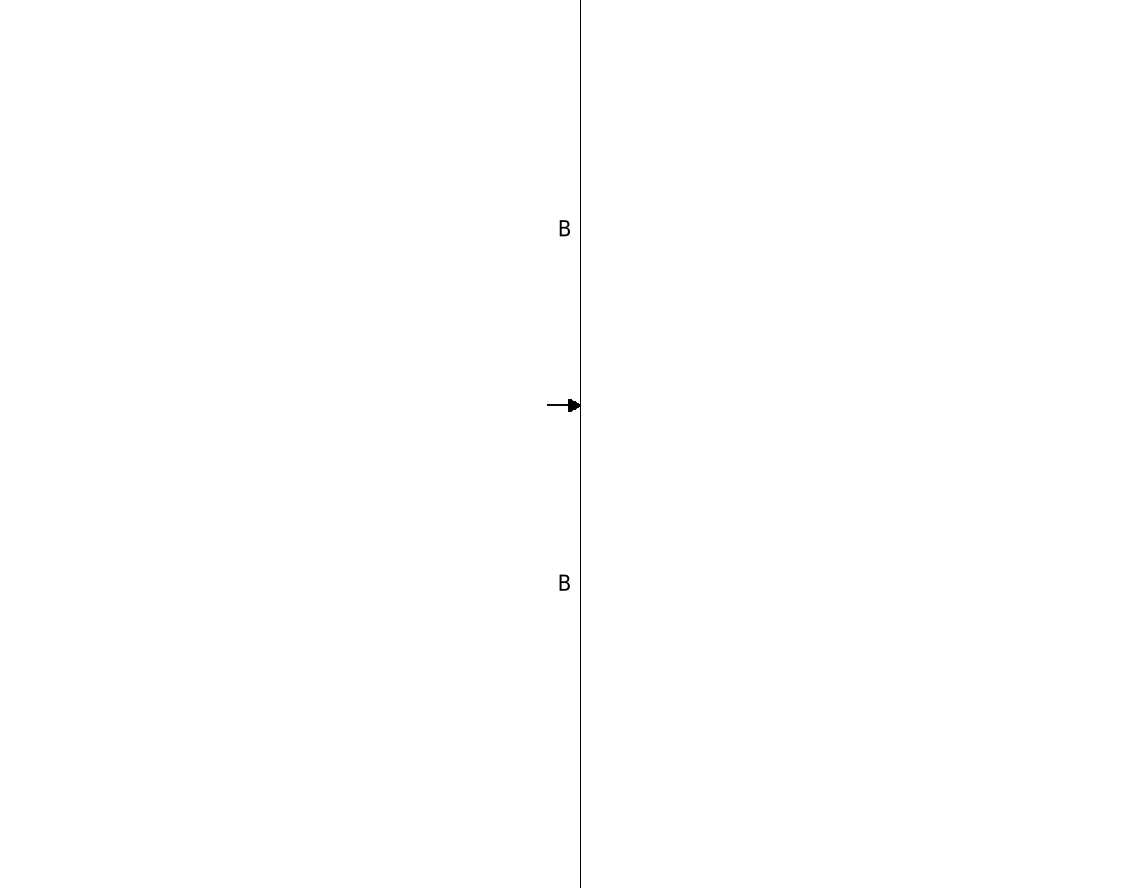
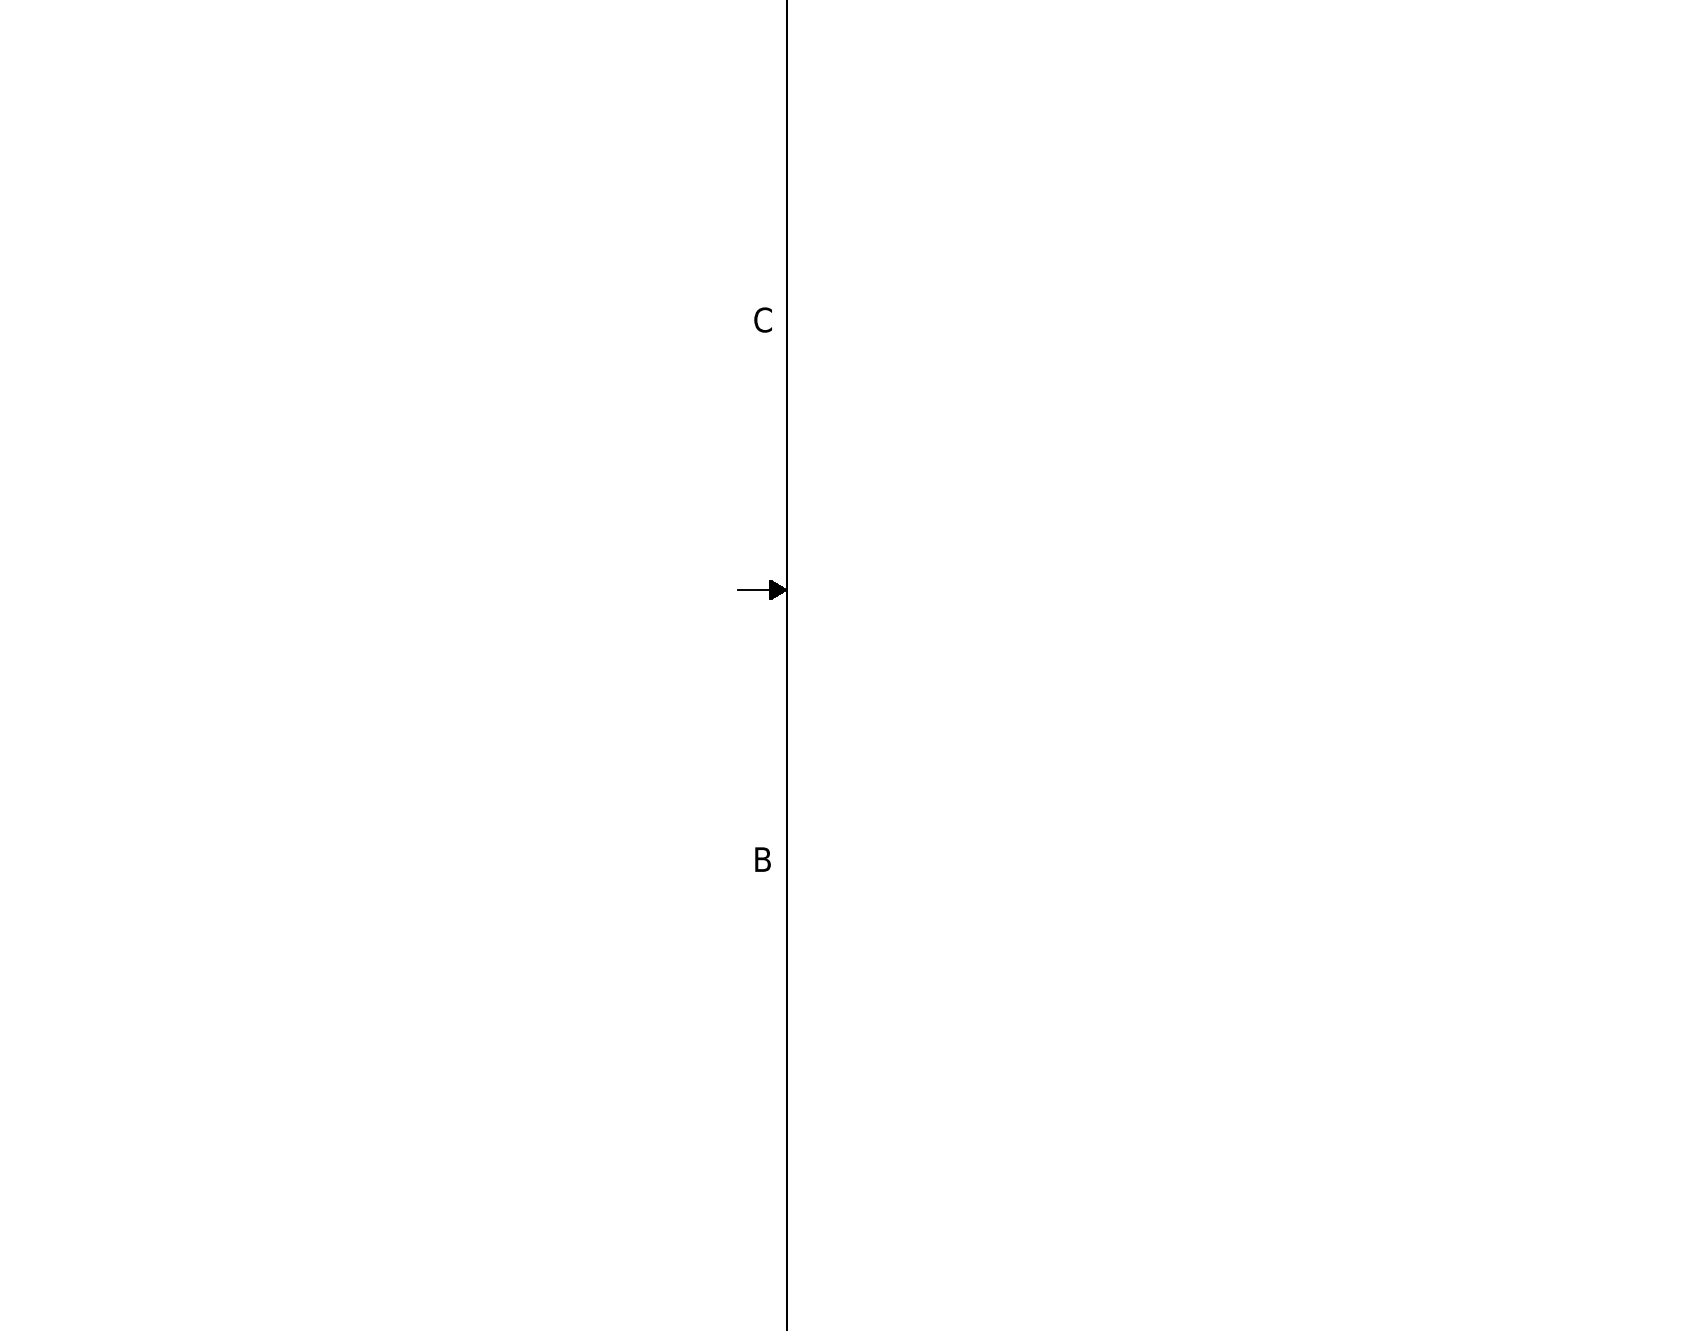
text: (564, 228) -> (762, 320), B -> C

